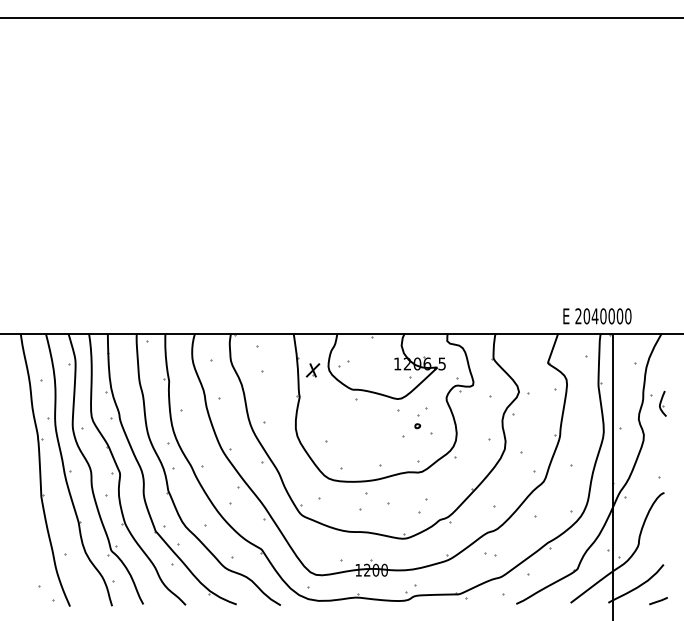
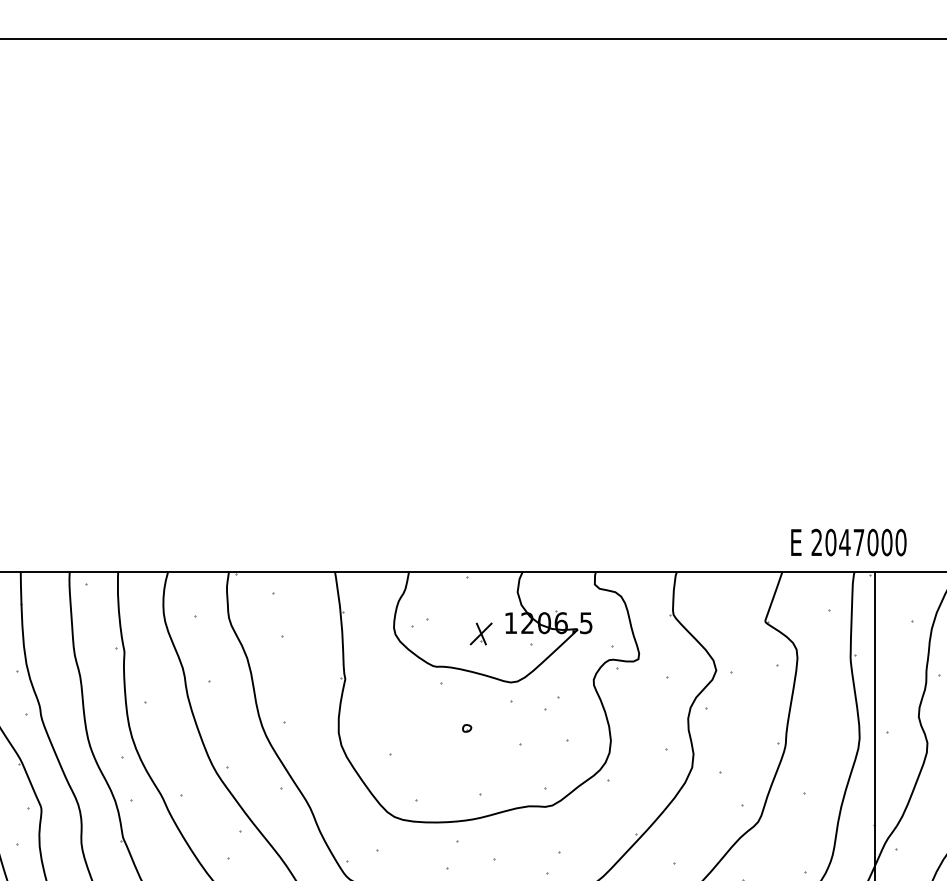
text: (603, 316) -> (859, 542), 2040000 -> 2047000
part: (312, 370) -> (480, 634), moved
part: (417, 426) -> (466, 728), moved

